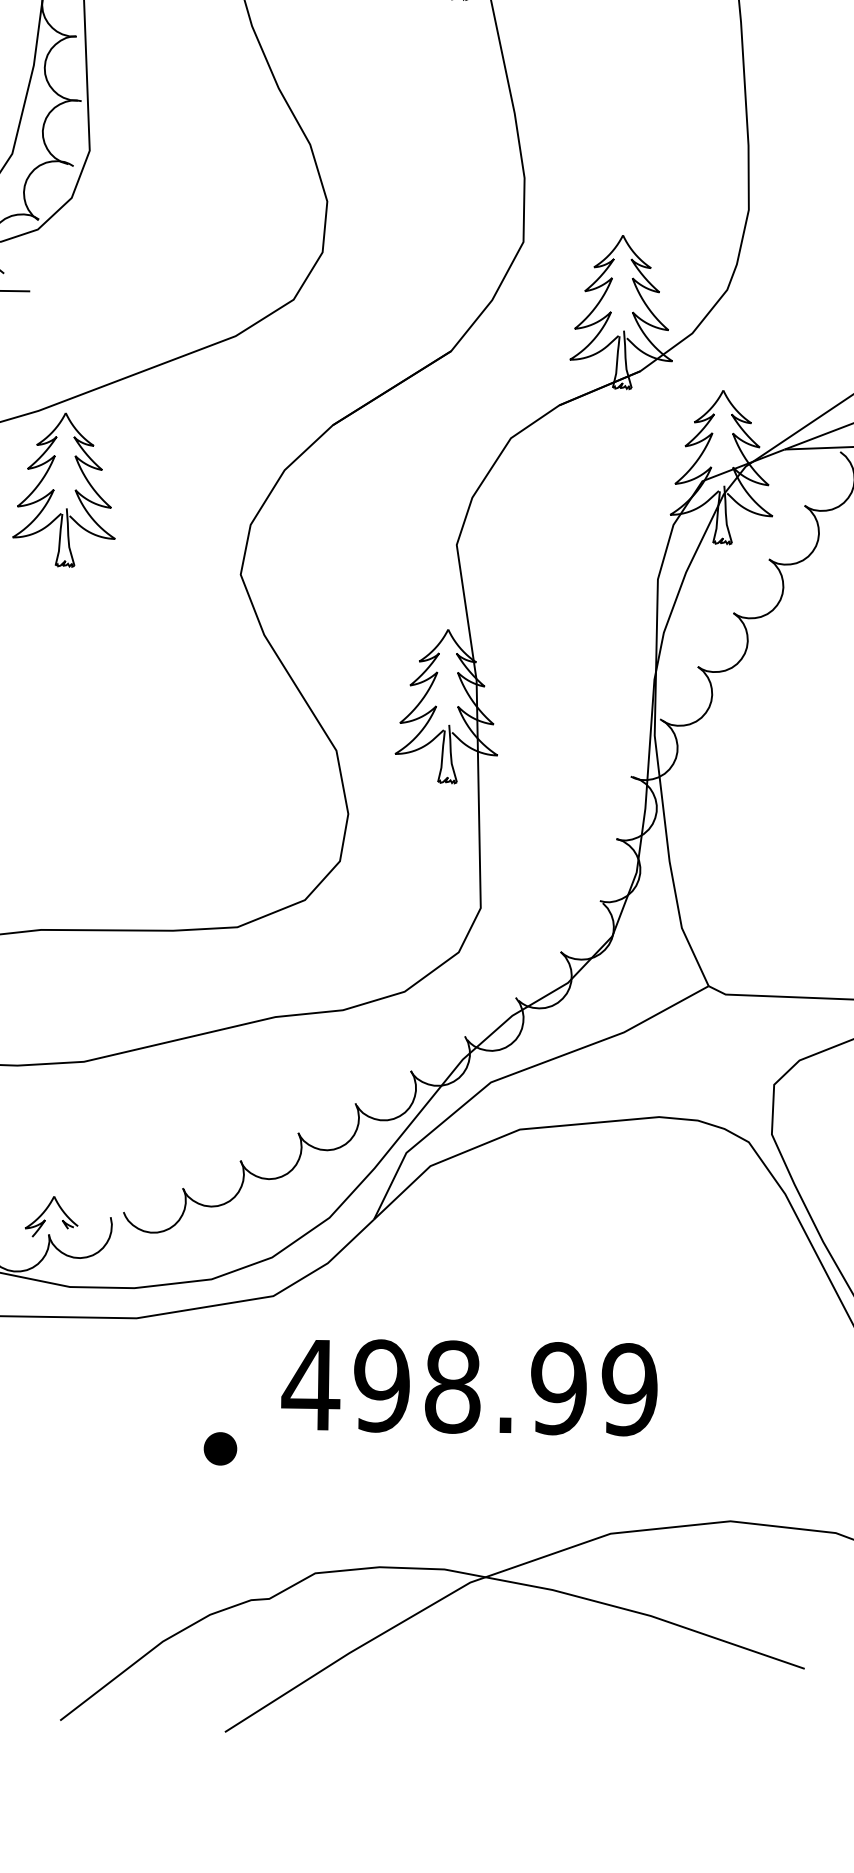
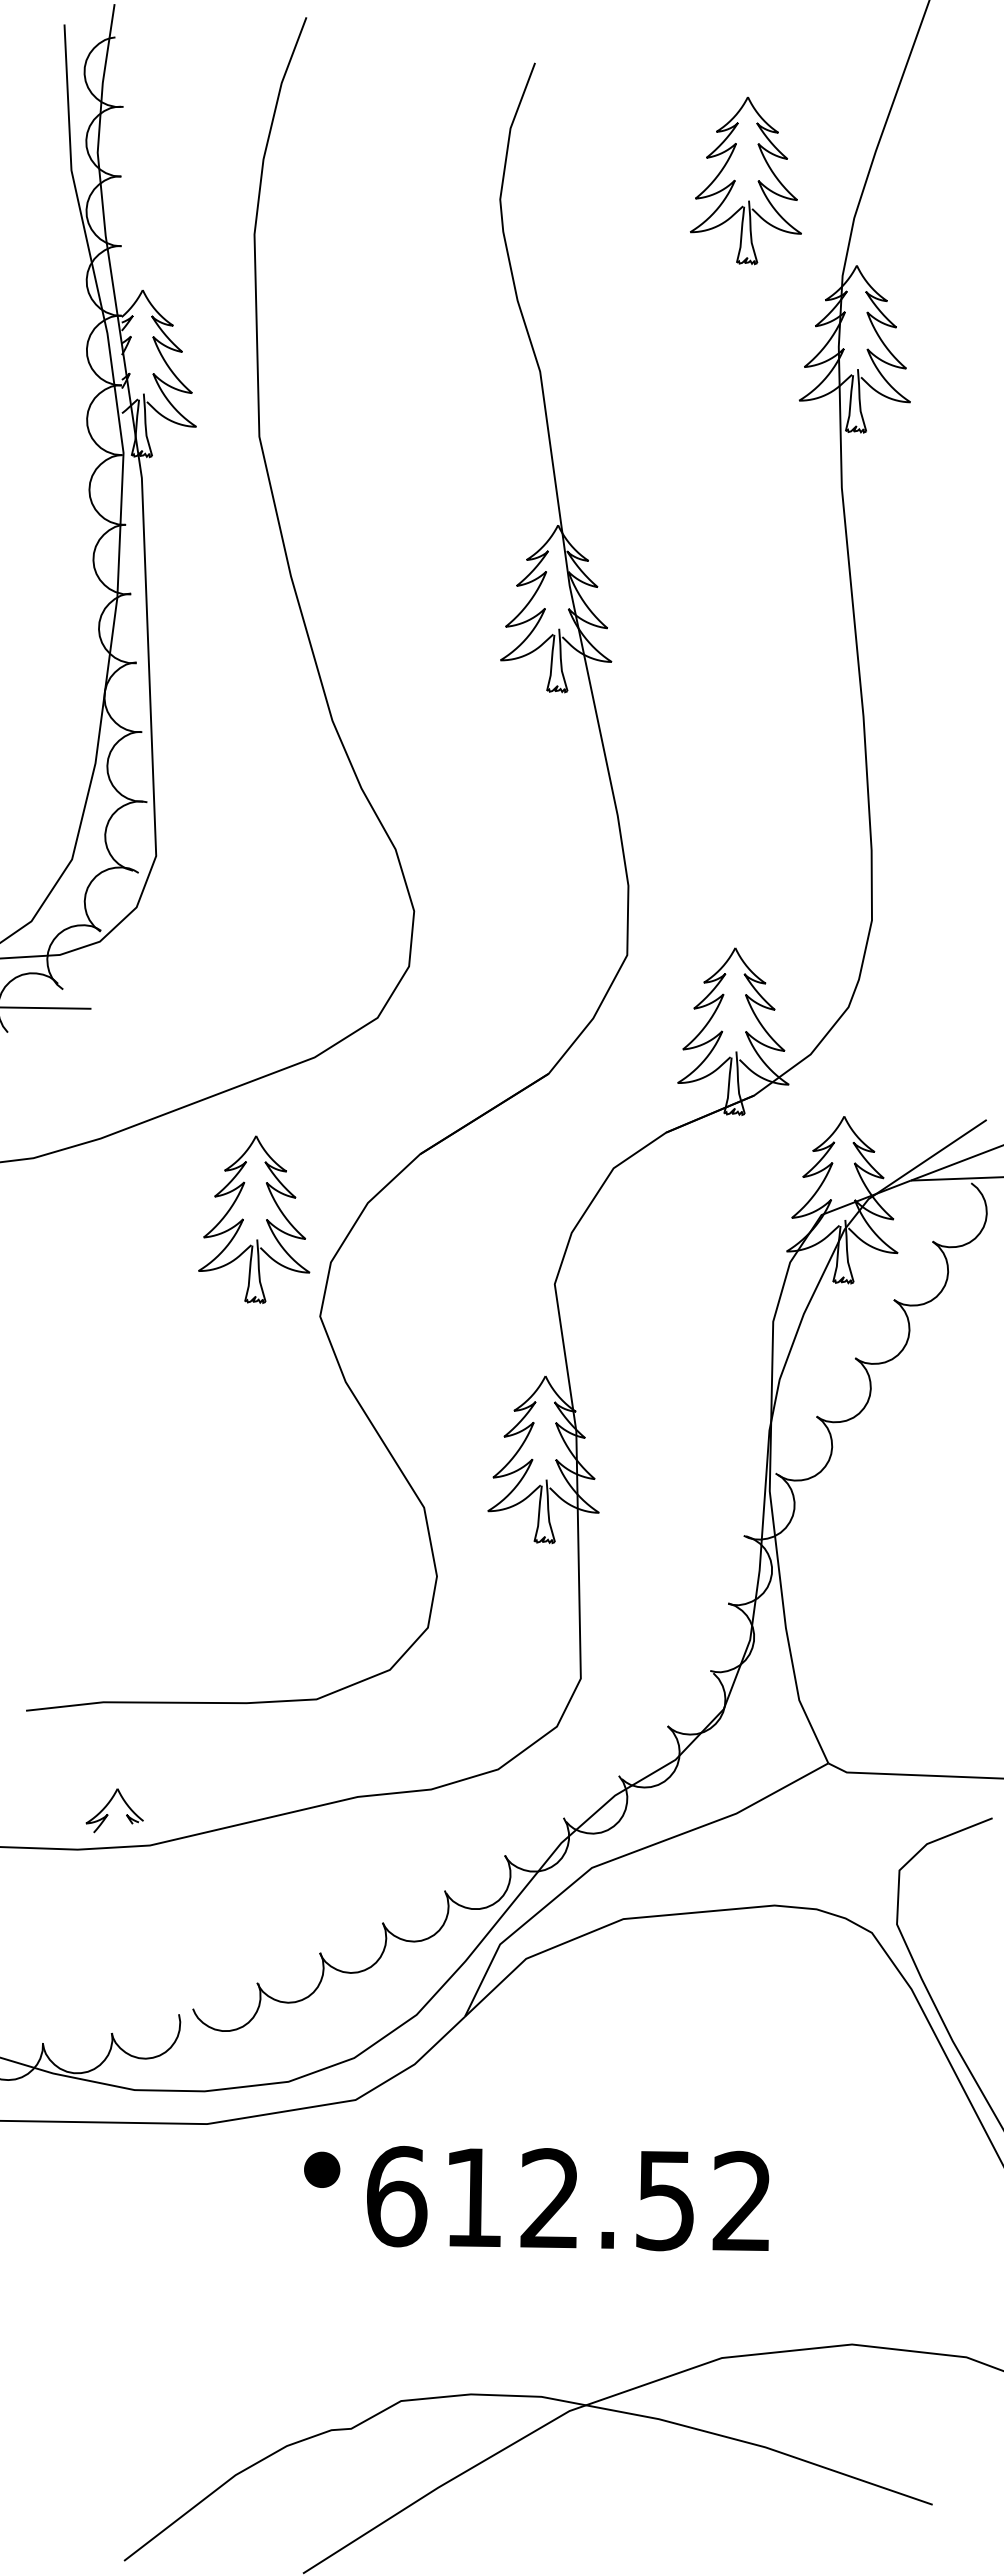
part: (54, 489) -> (243, 1219), moved
part: (45, 1220) -> (108, 1814), moved
text: (469, 1387) -> (568, 2199), 498.99 -> 612.52
part: (220, 1448) -> (322, 2169), moved

